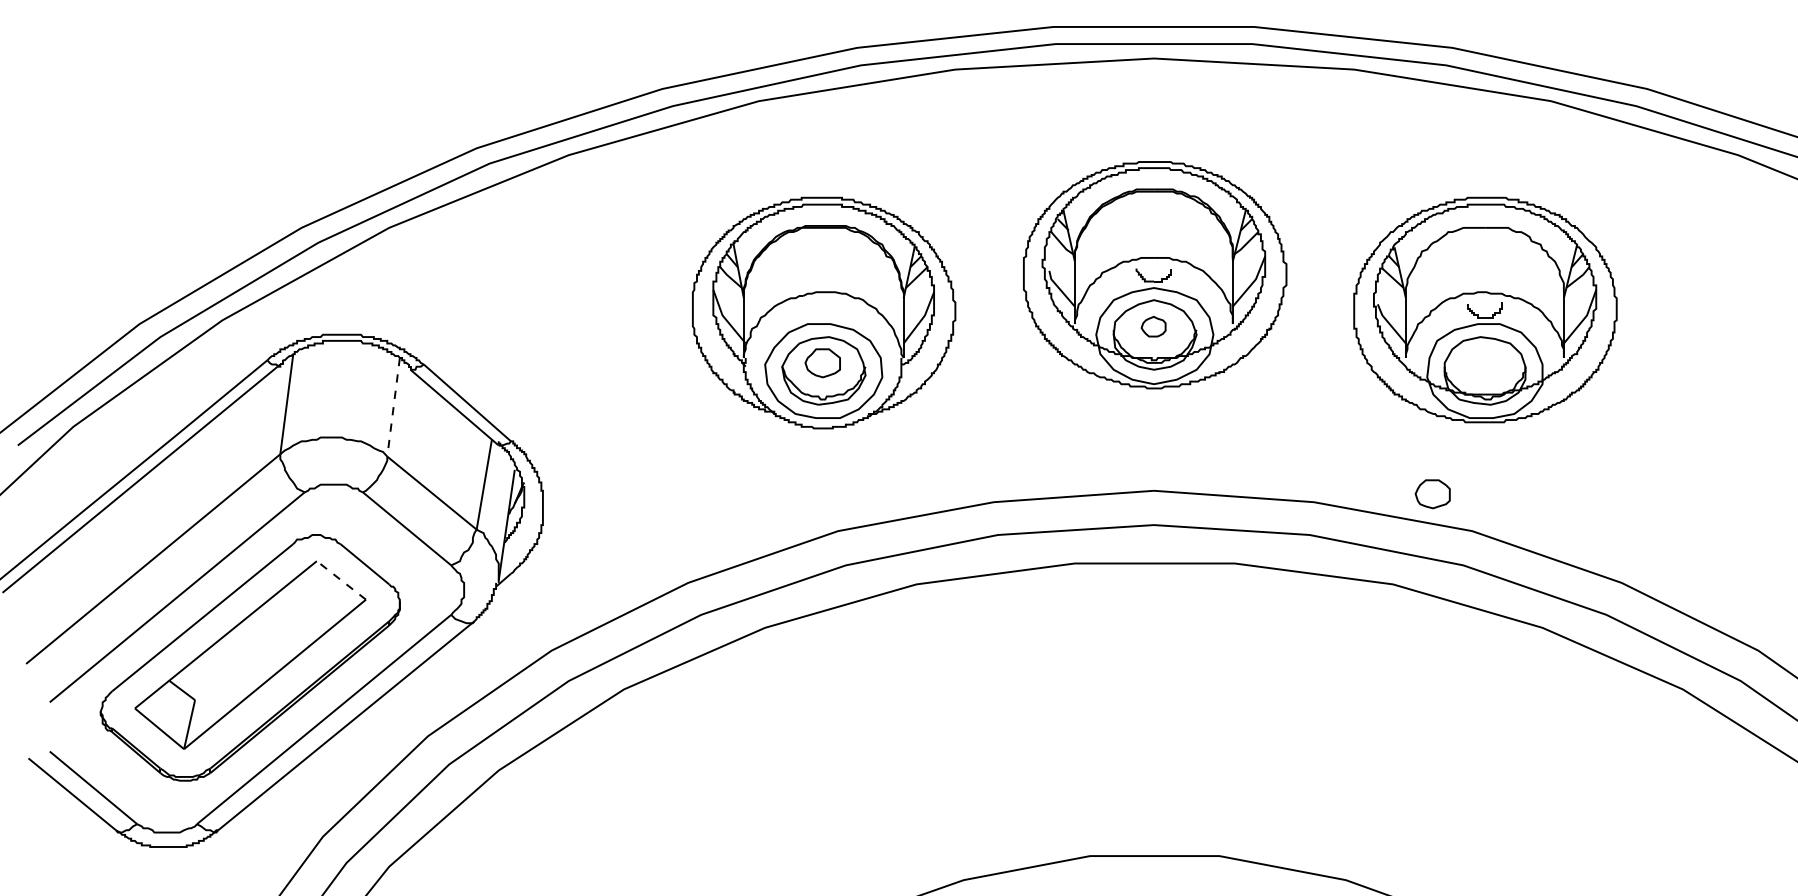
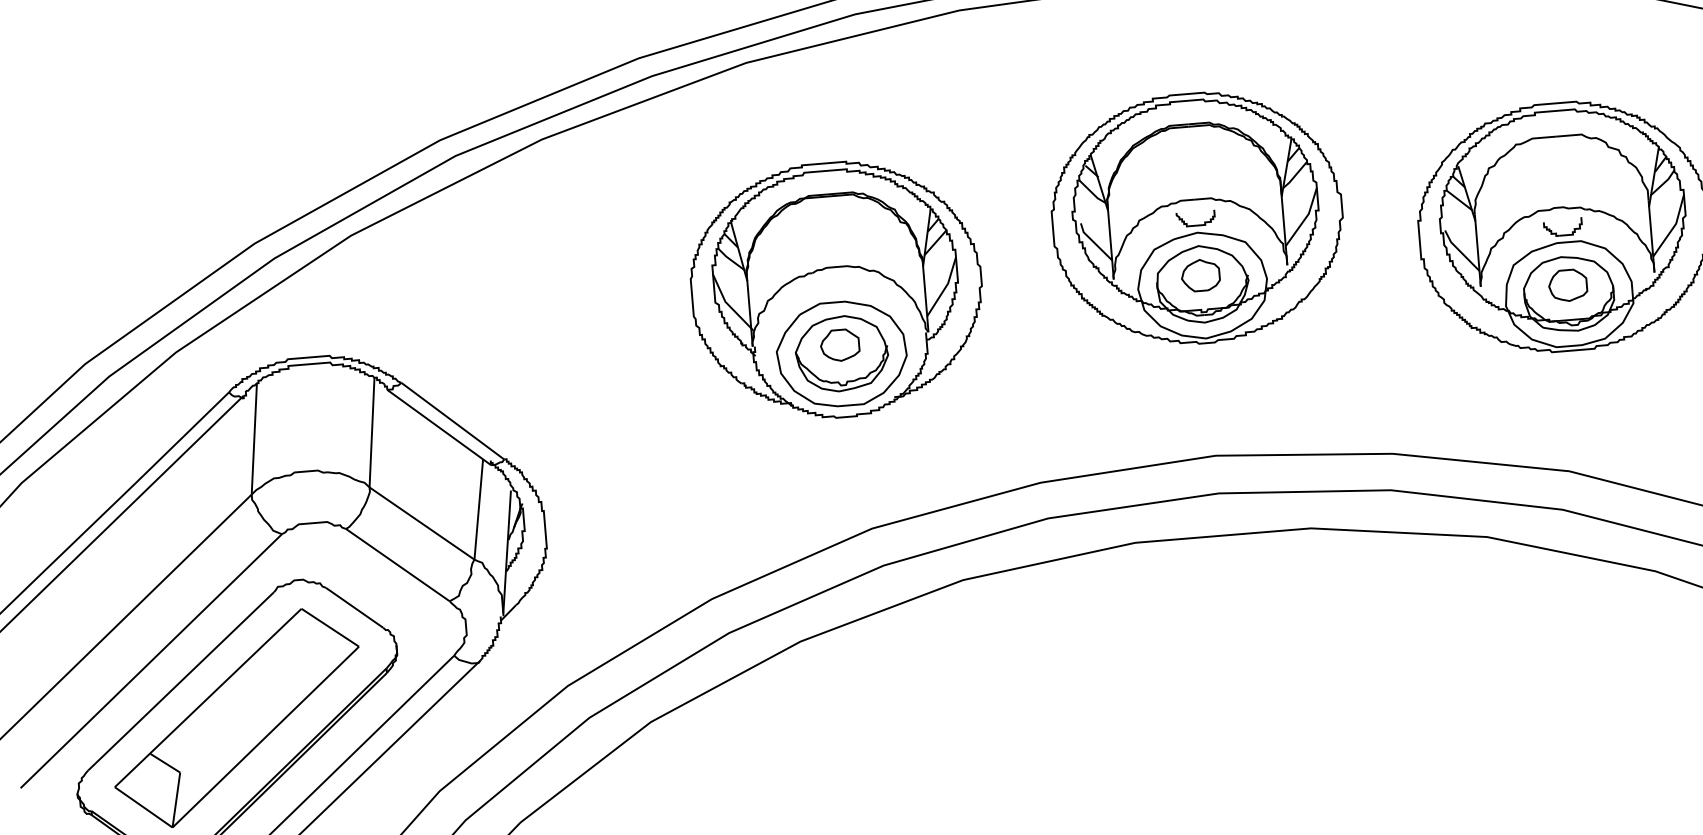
part: (1153, 326) -> (1200, 275), size x1.43
line: (393, 407) -> (371, 432), dashed -> solid
part: (1432, 494) -> (1567, 285), moved
line: (341, 580) -> (330, 627), dashed -> solid

